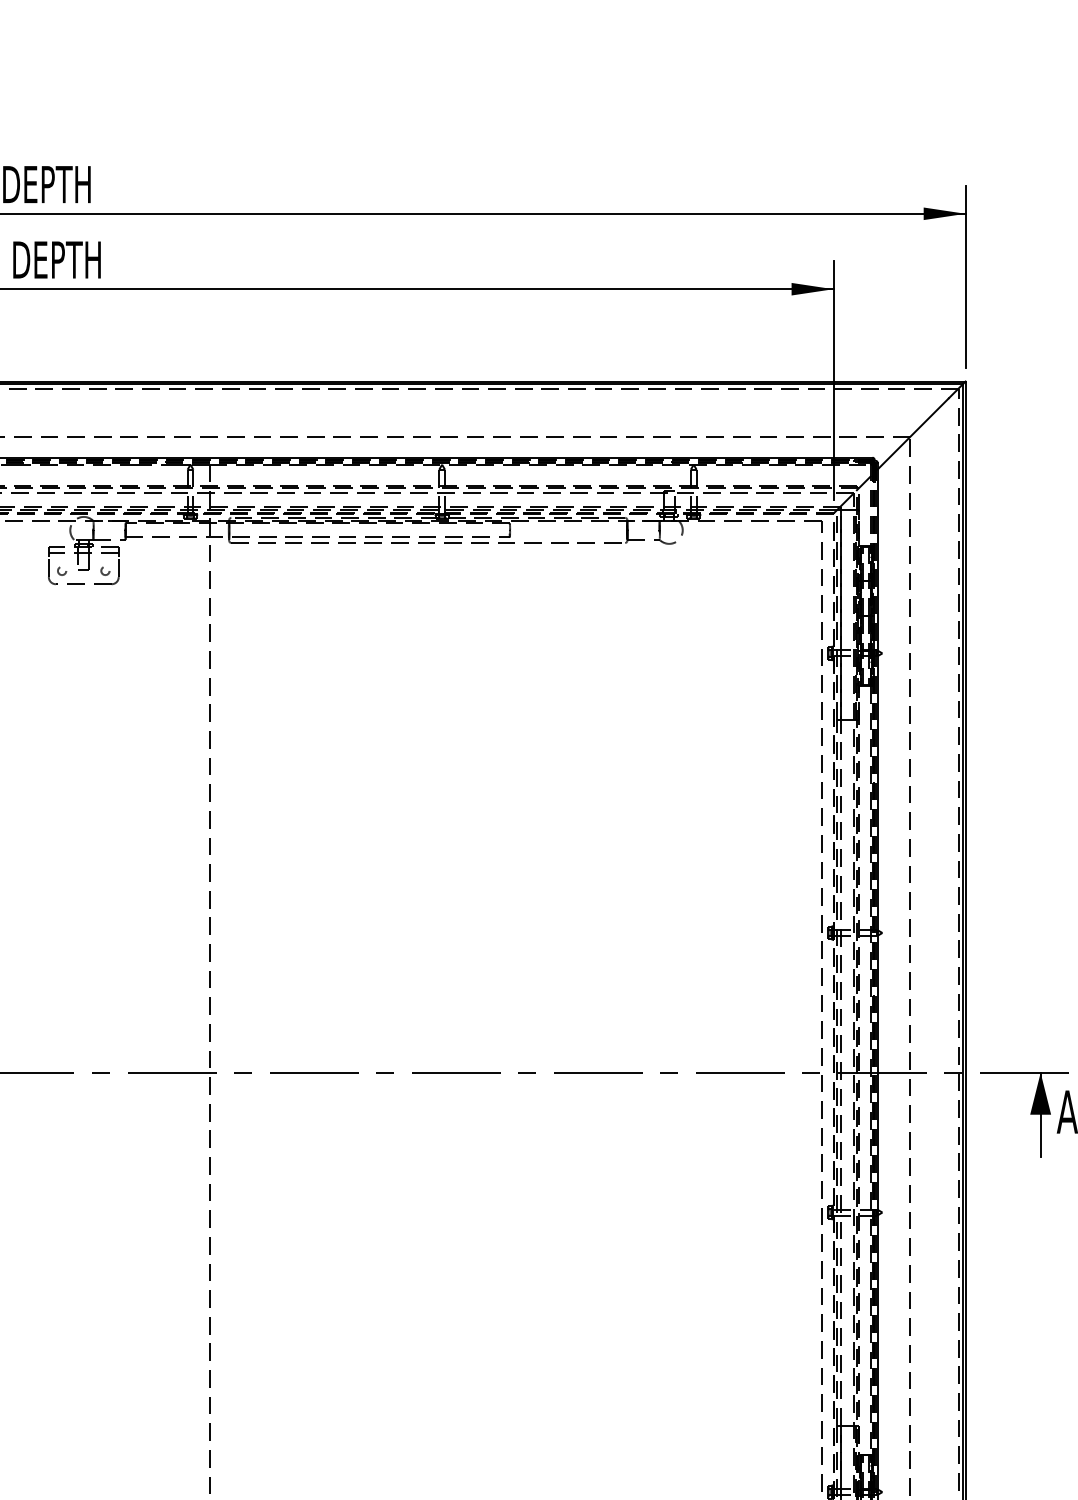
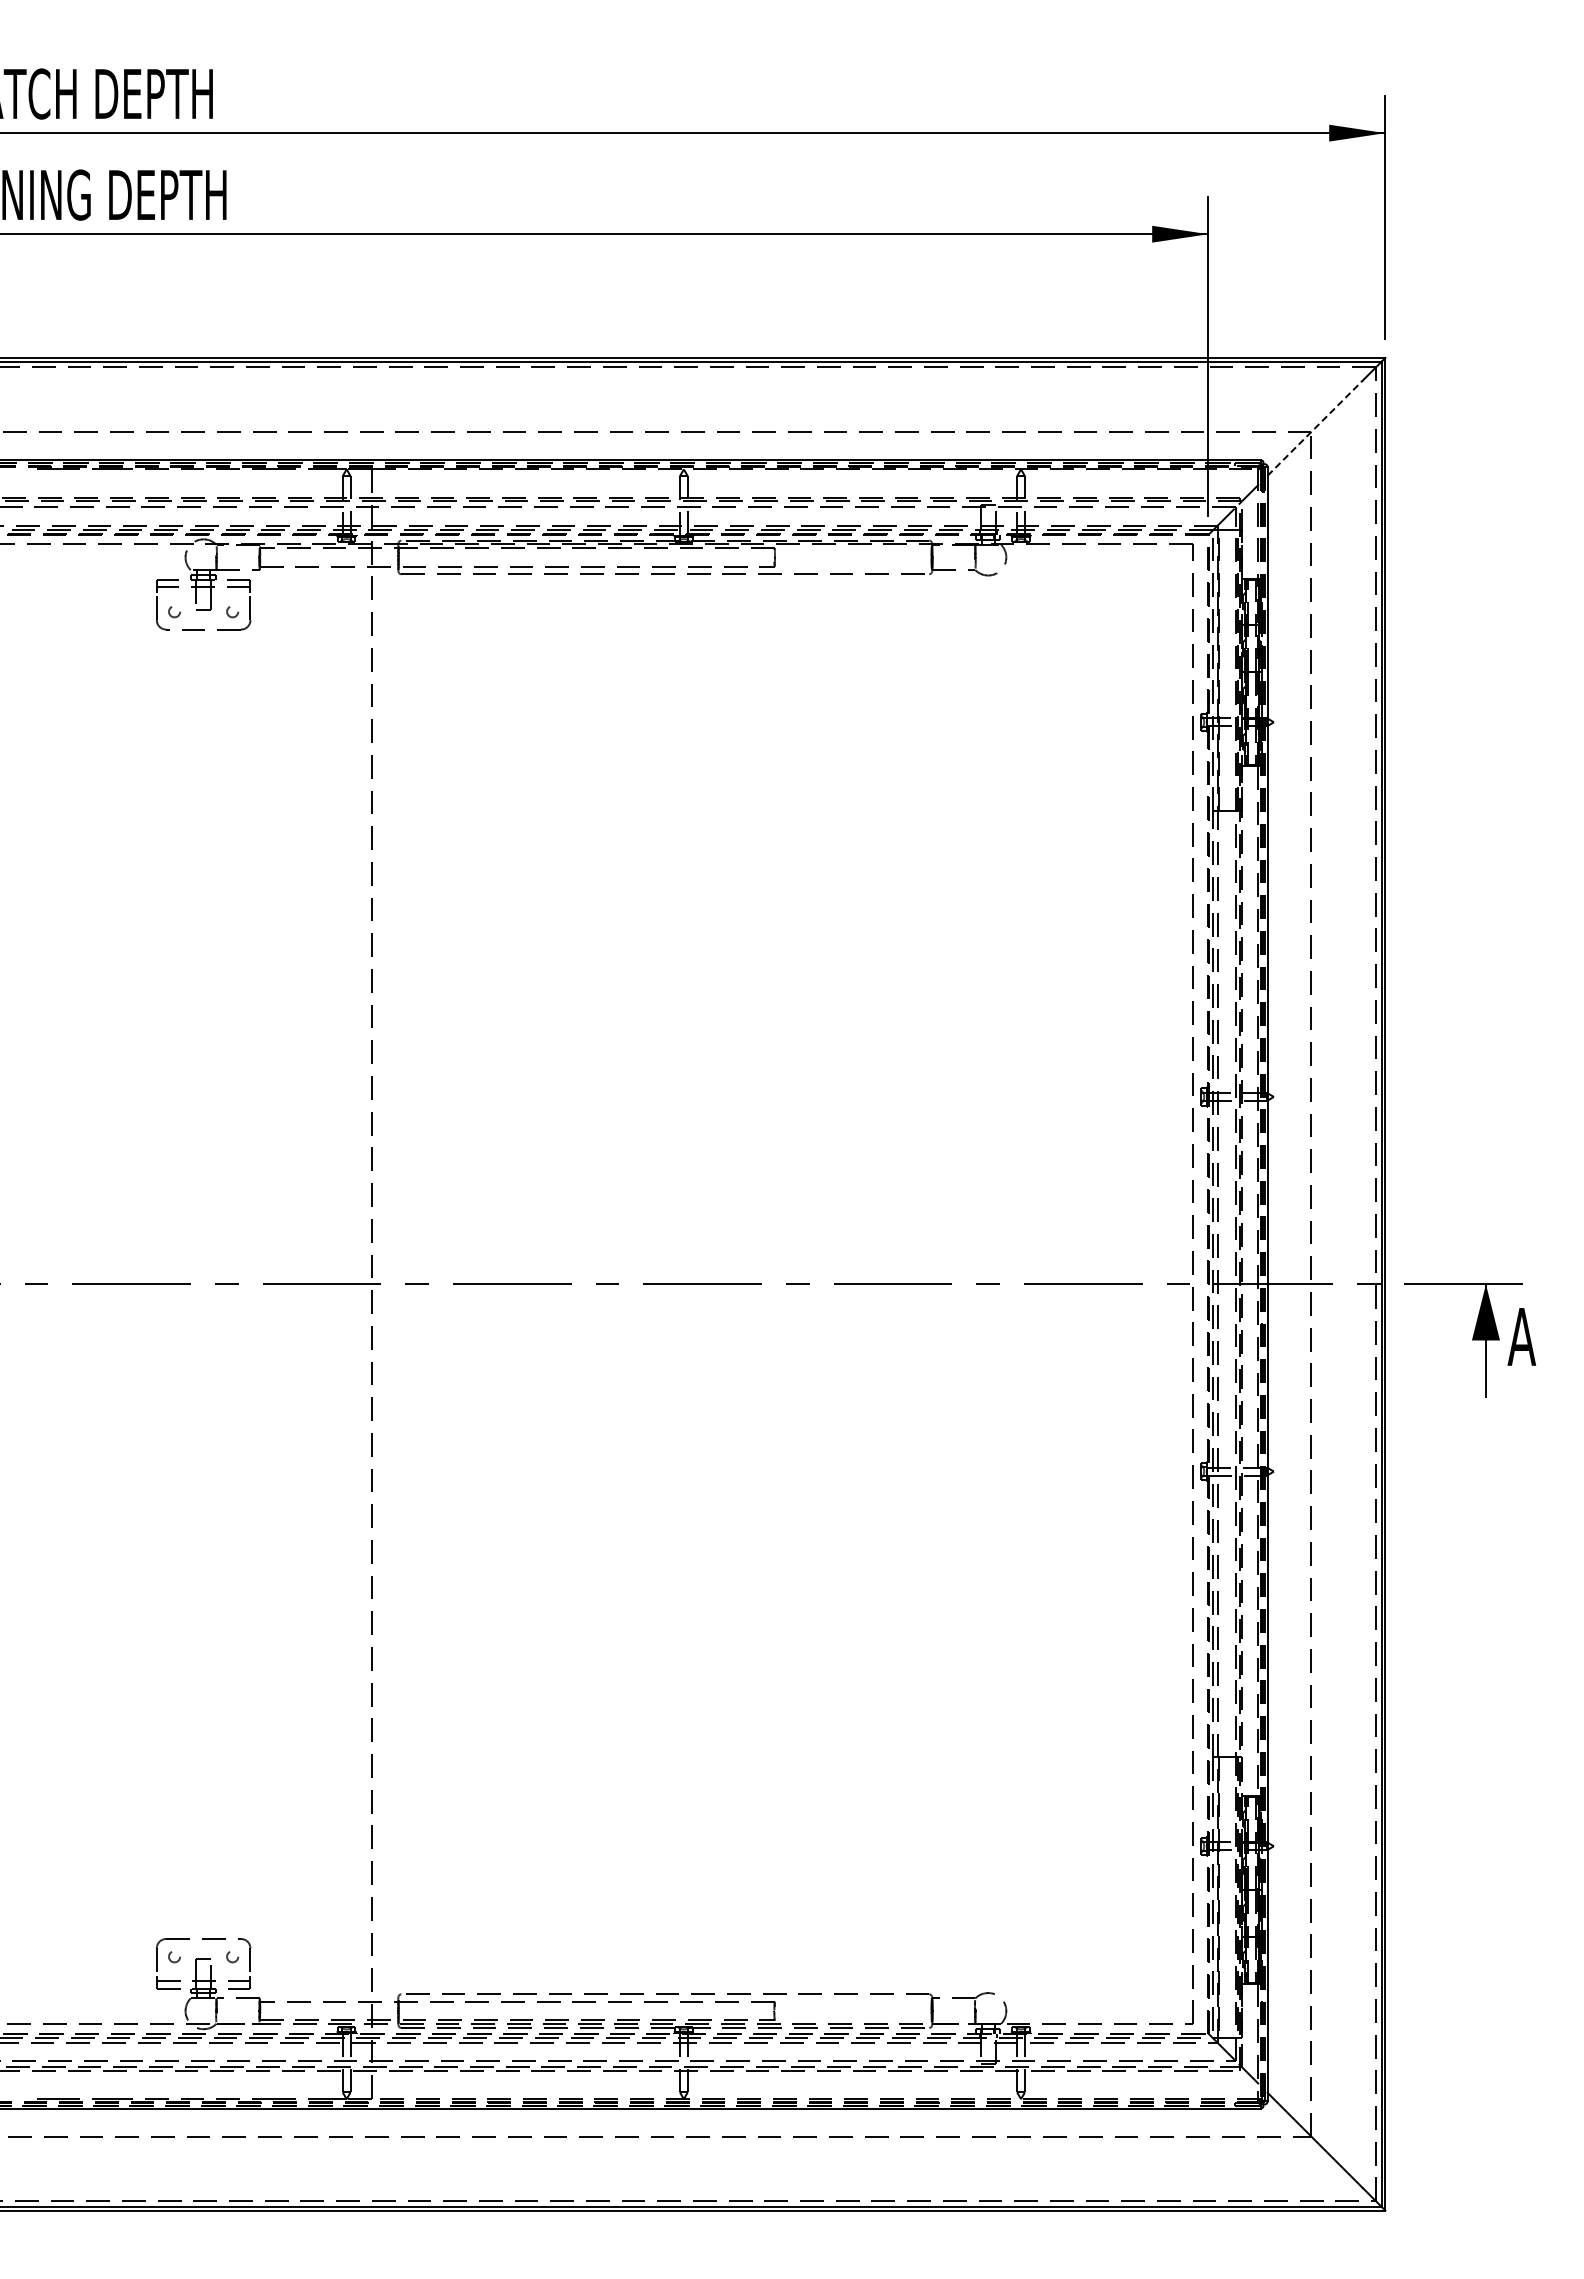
line: (913, 433) -> (1315, 427), solid -> dashed

